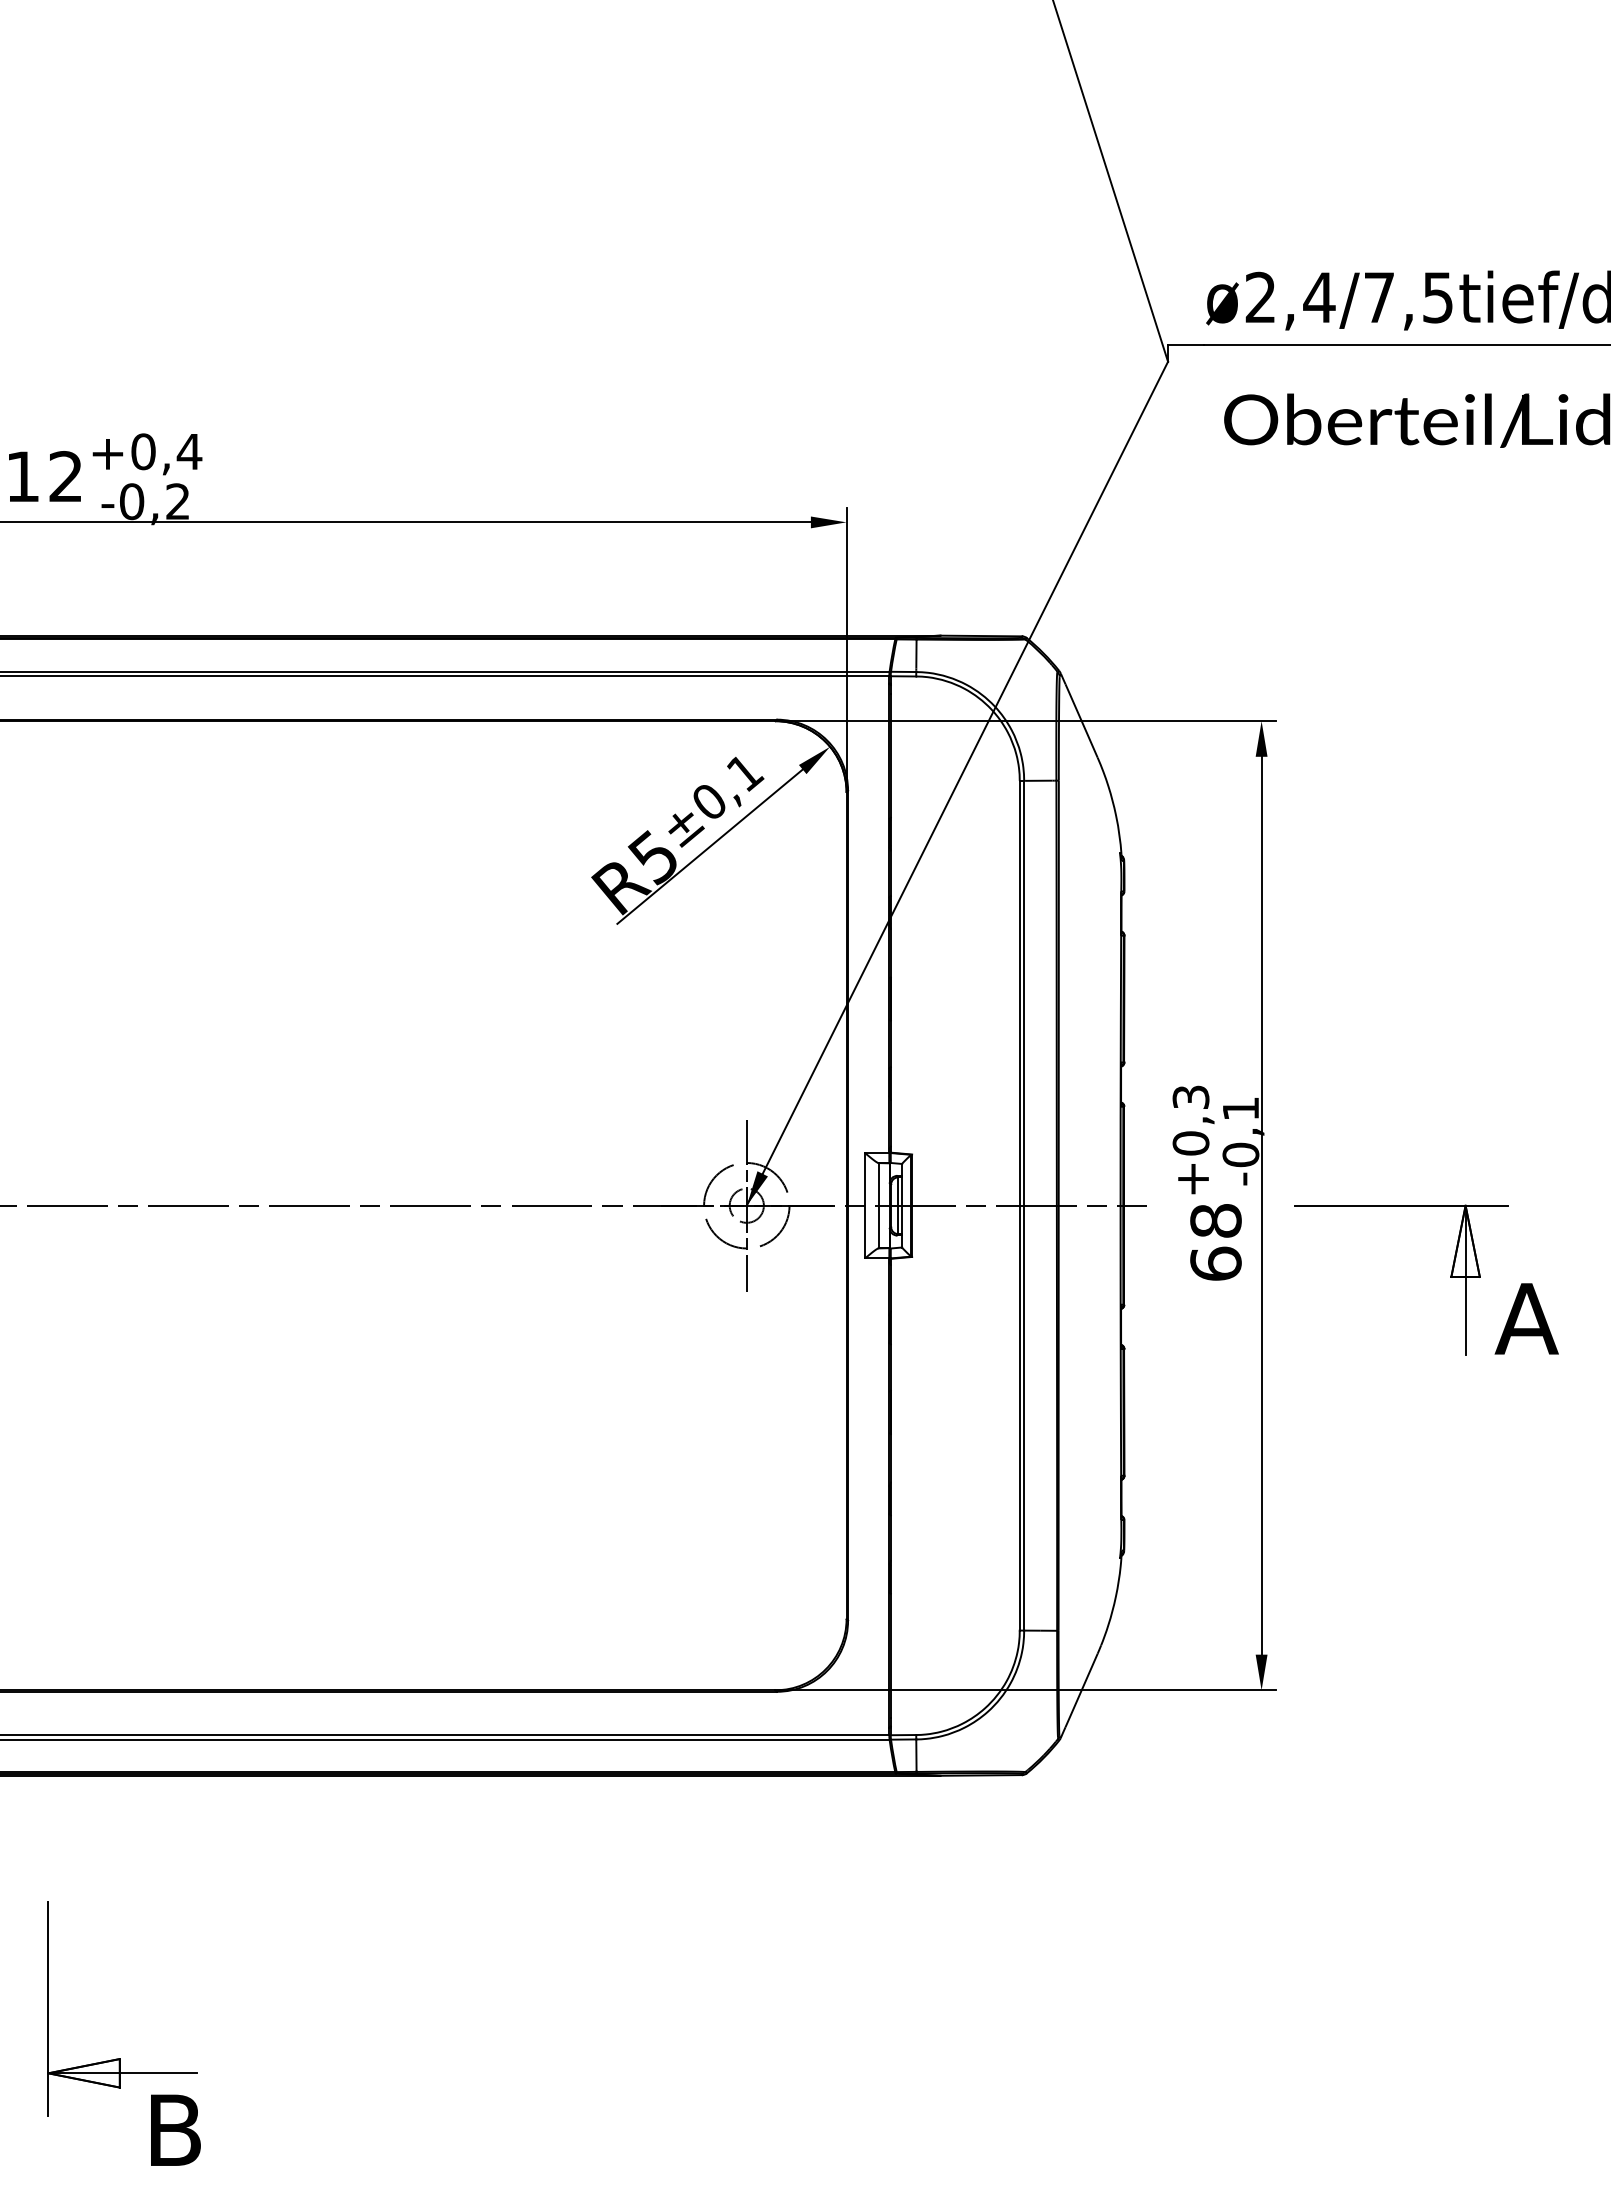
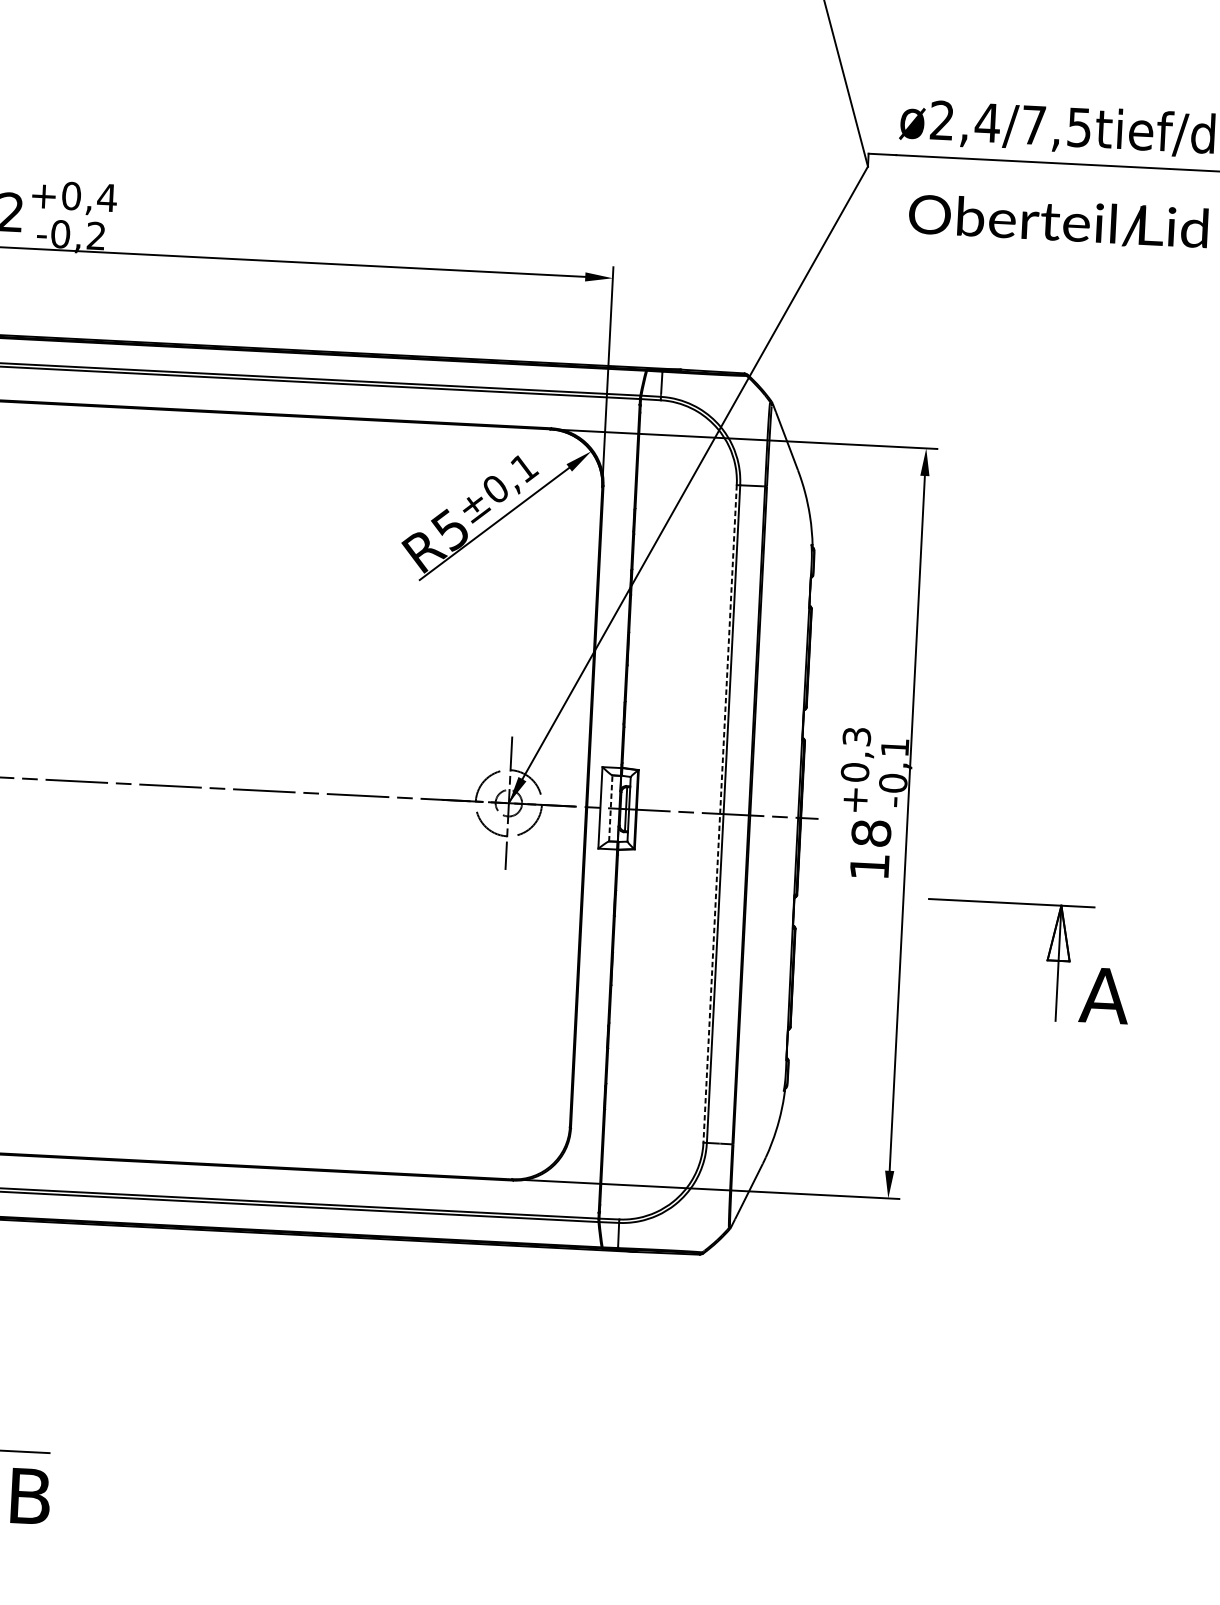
line: (878, 1205) -> (610, 808), solid -> dashed
line: (1019, 1205) -> (719, 813), solid -> dashed
text: (1215, 1263) -> (869, 866), 68 -> 18
part: (1450, 1277) -> (1046, 960), moved

